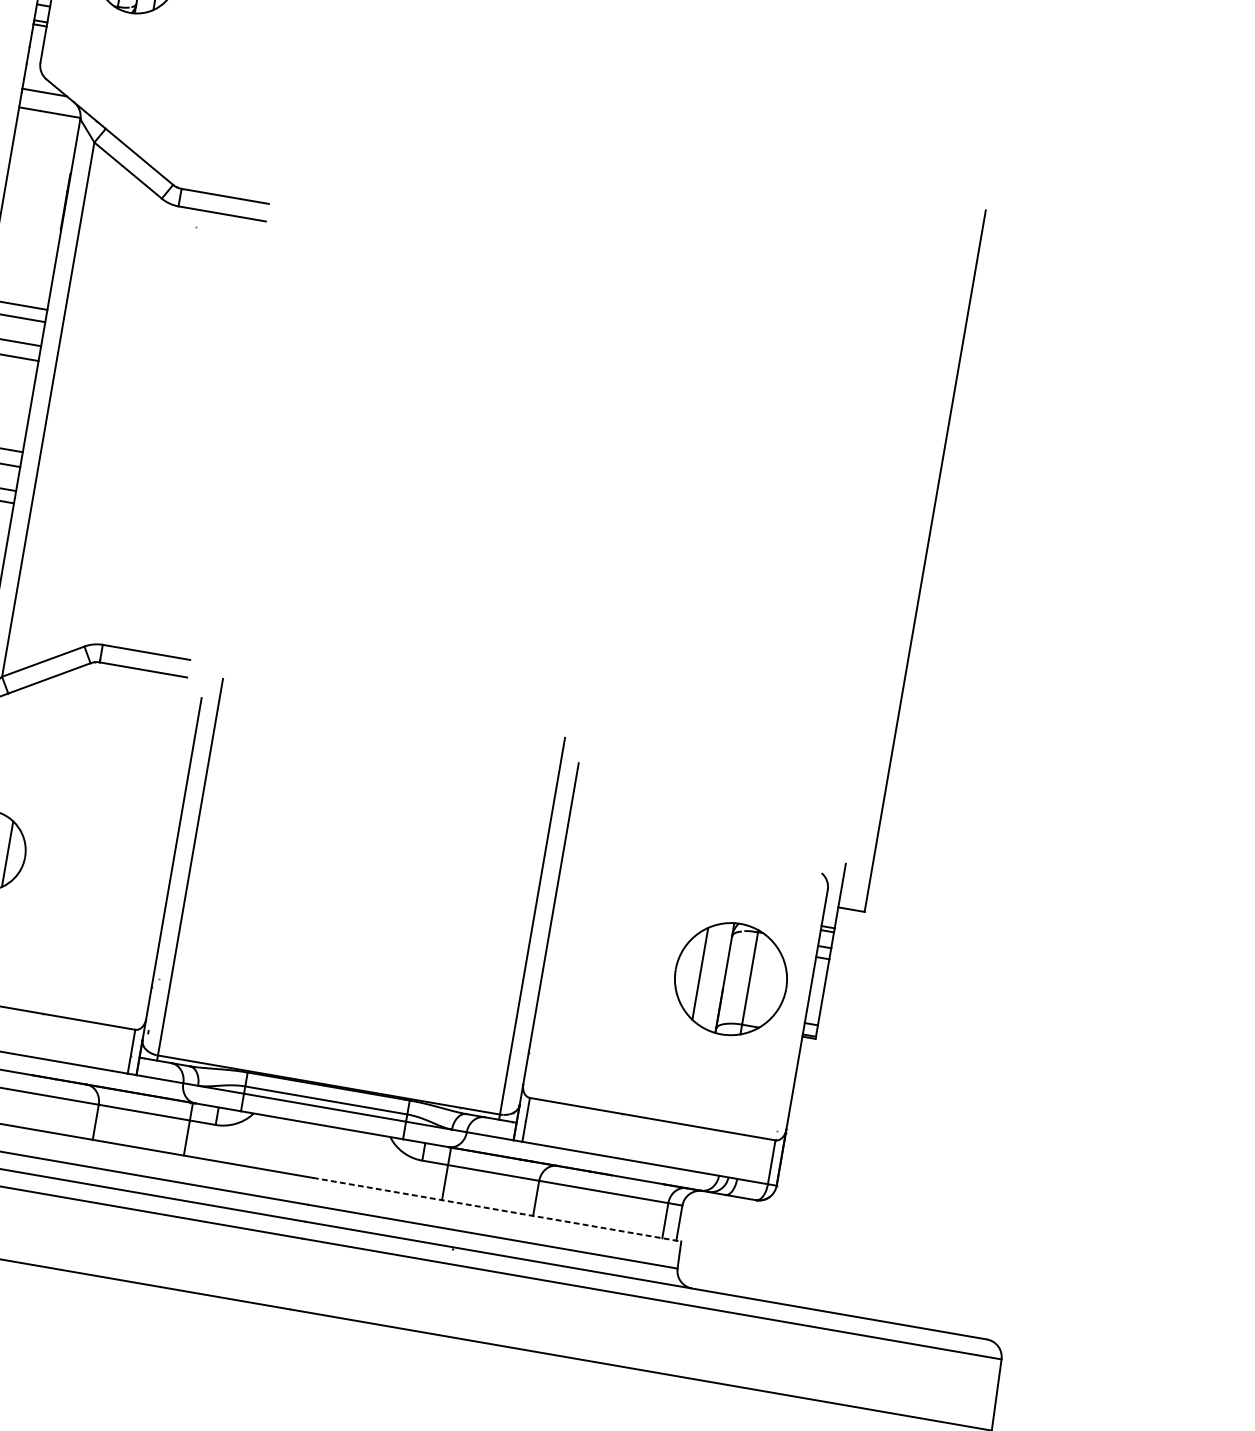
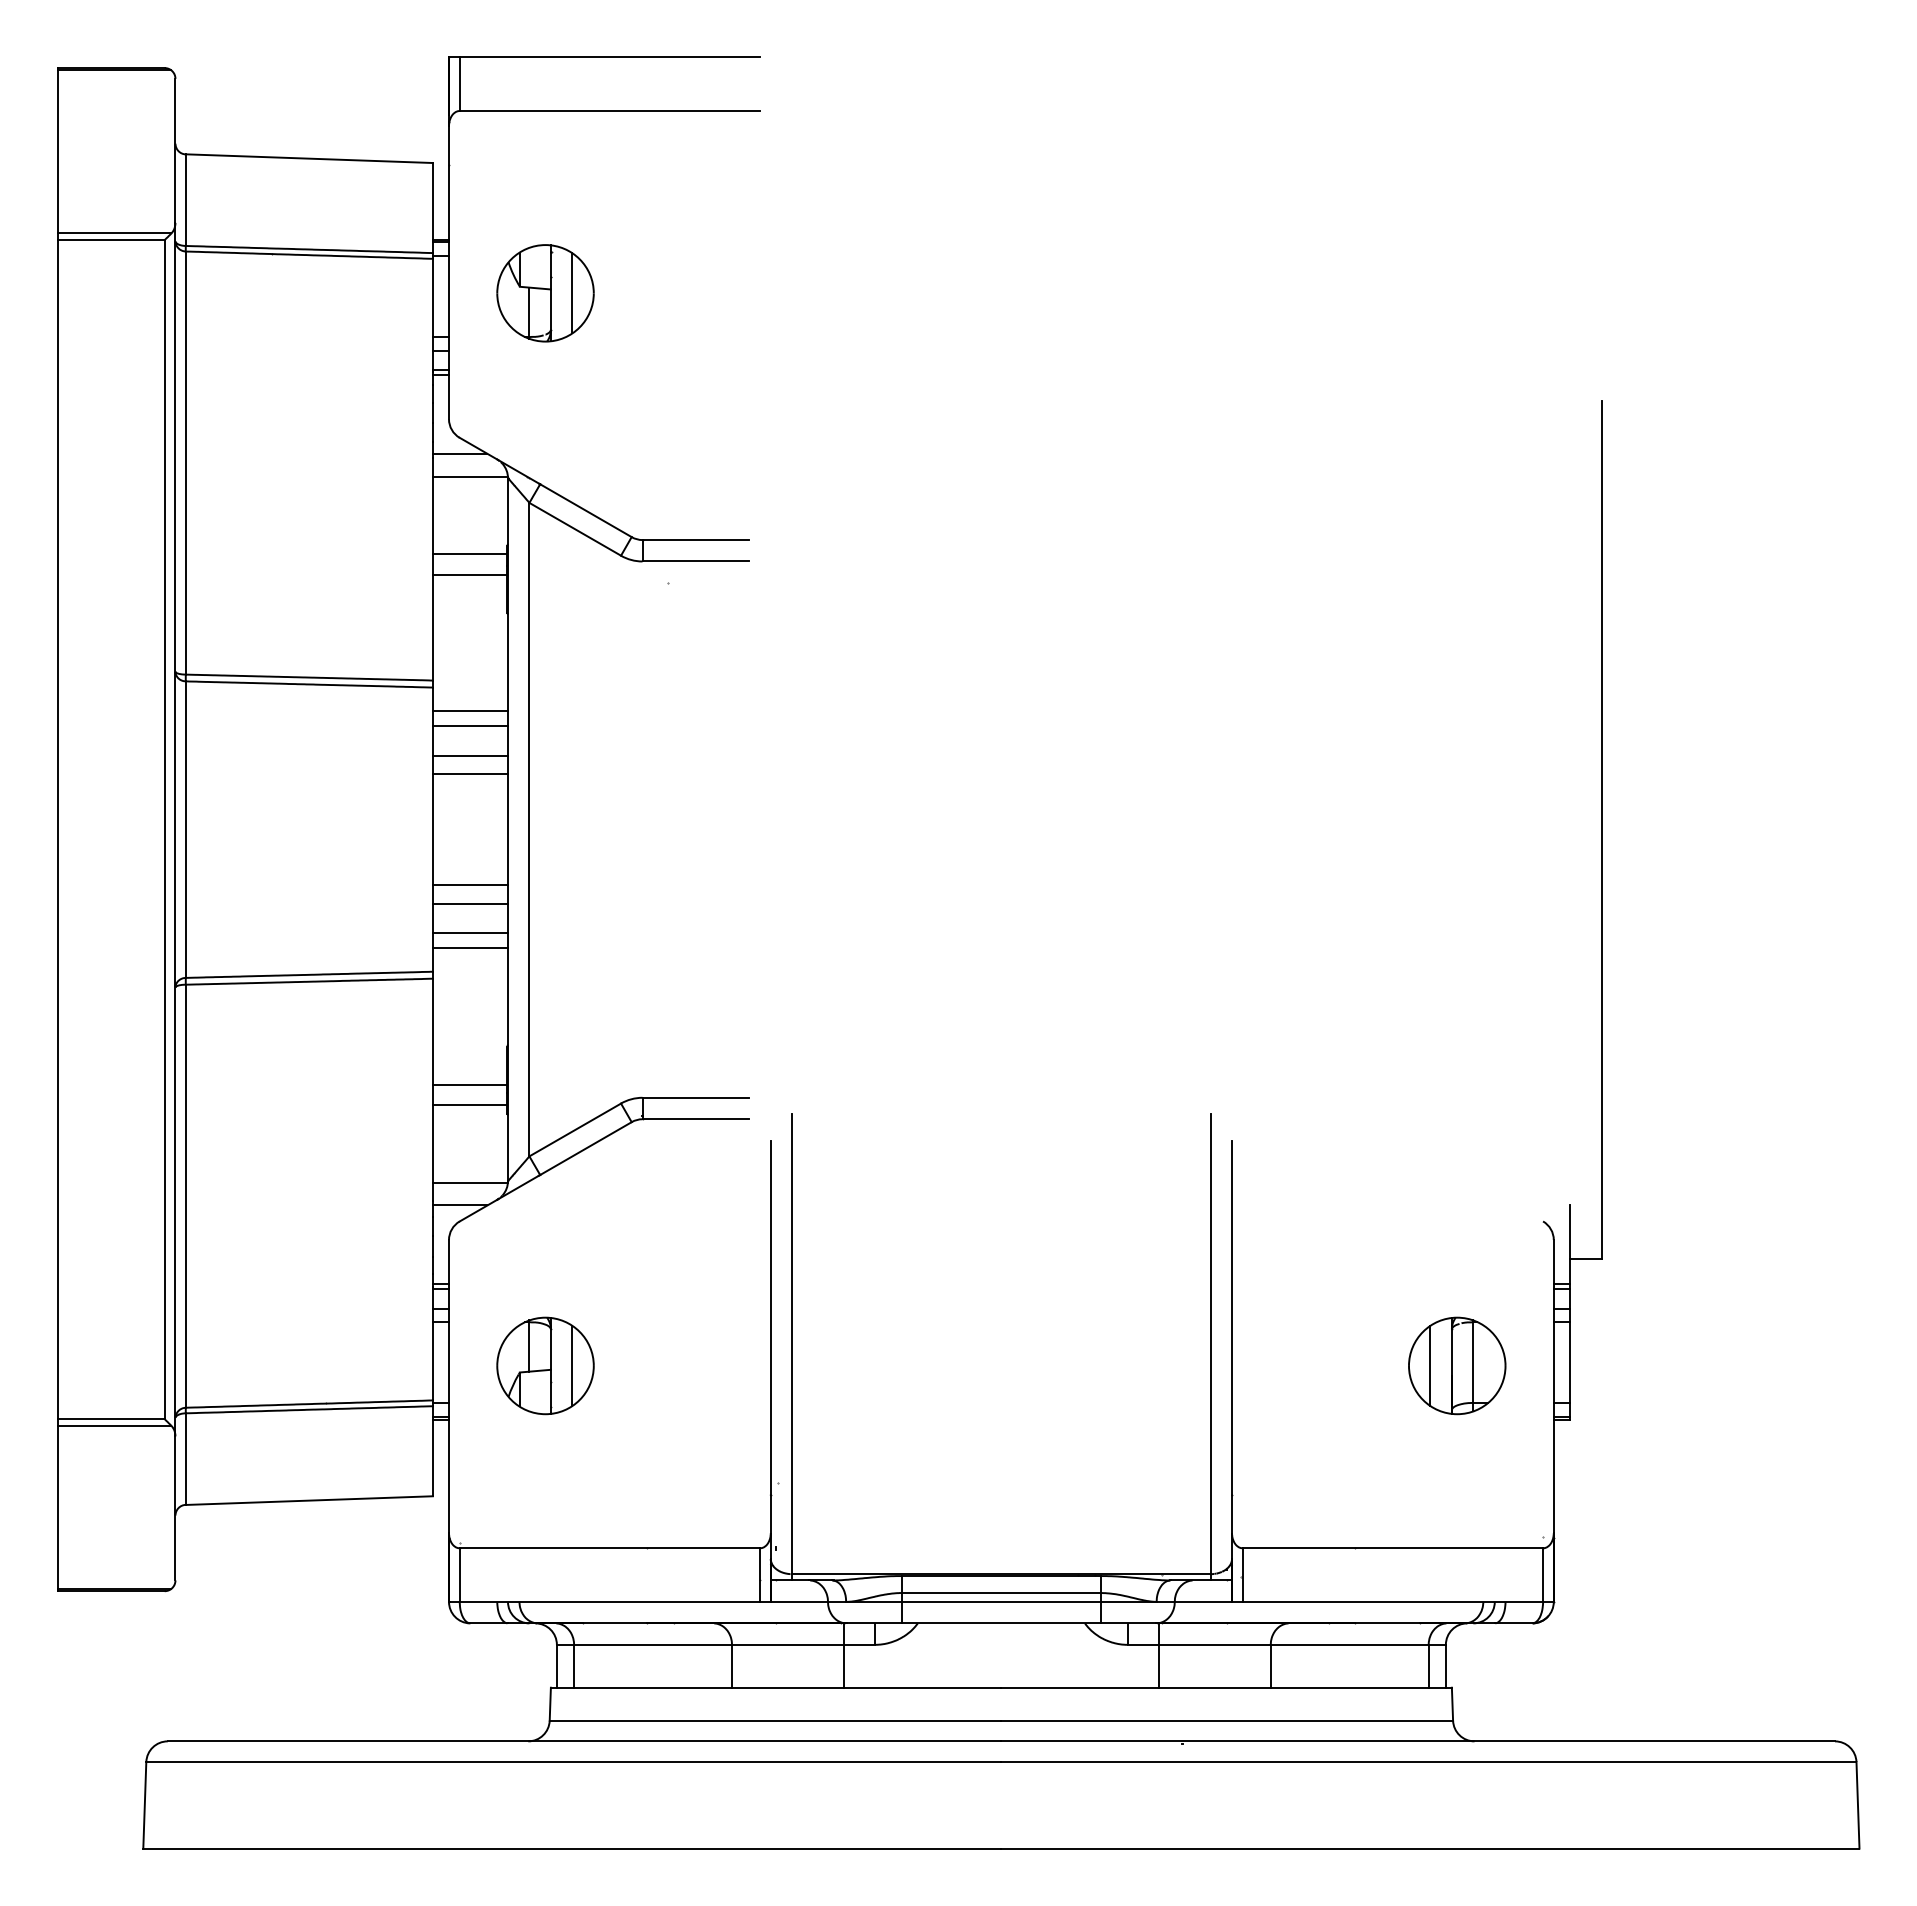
line: (38, 176) -> (469, 554), added
line: (35, 192) -> (469, 574), added
part: (731, 978) -> (1457, 1365), size x0.71
line: (497, 1209) -> (1227, 1687), dashed -> solid

